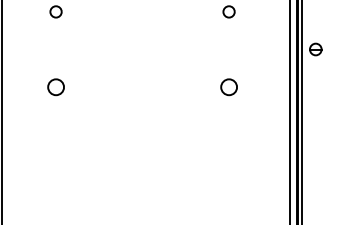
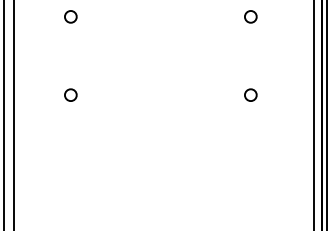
circle: (55, 86) -> (70, 94), size x0.71
circle: (228, 86) -> (250, 94), size x0.71

